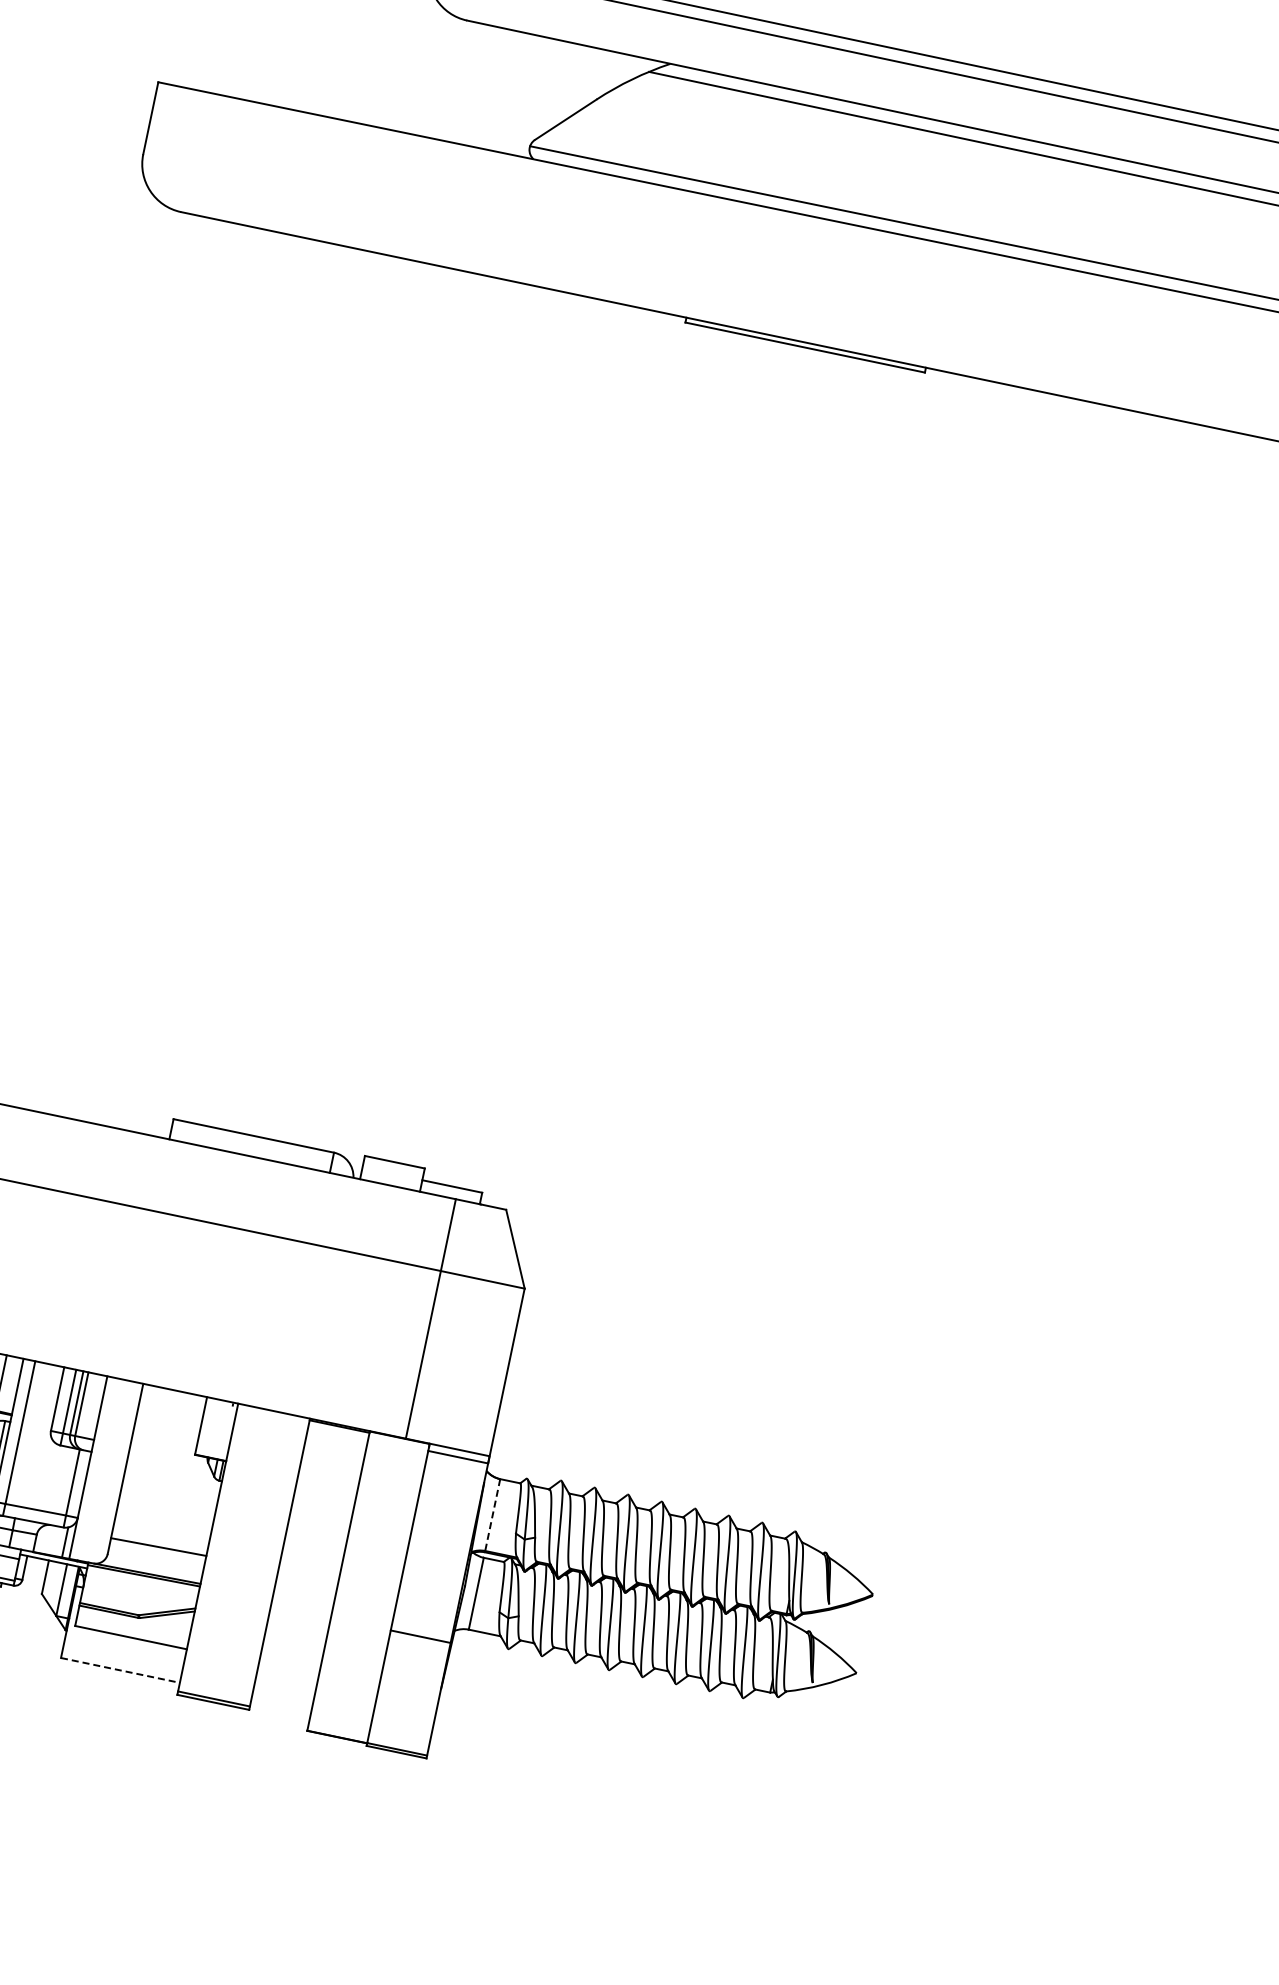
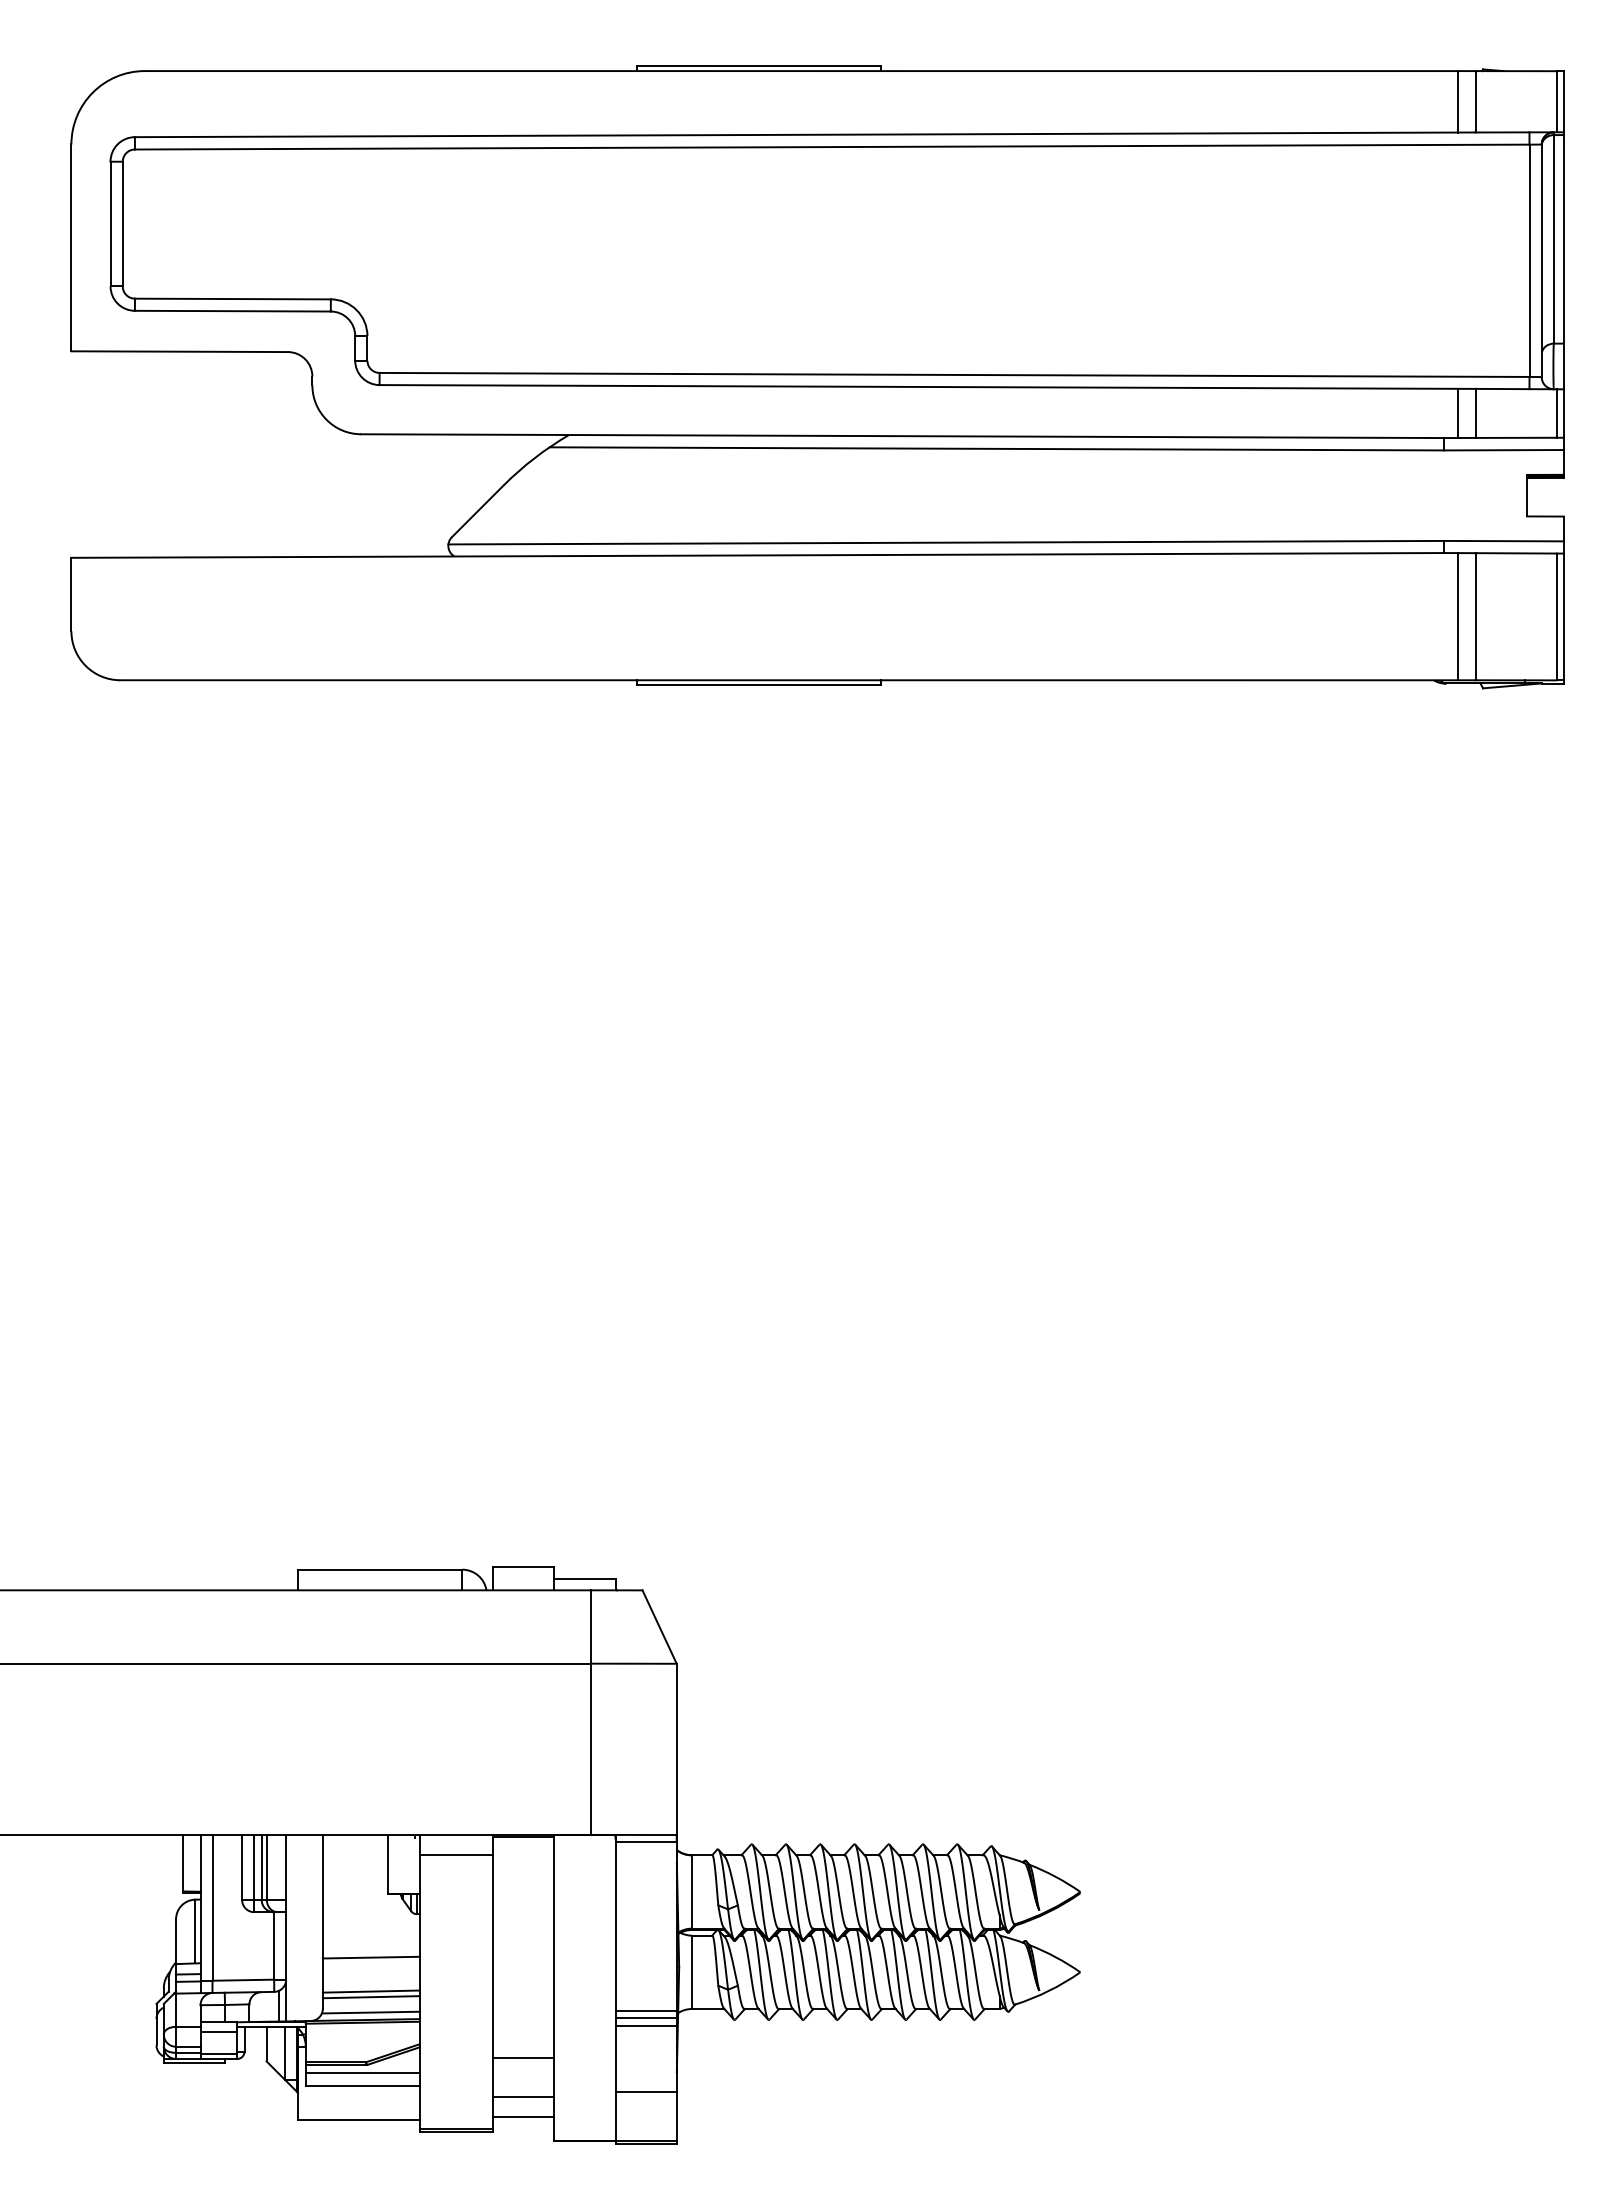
line: (269, 1431) -> (456, 1855), added
line: (164, 1513) -> (370, 1957), added
line: (492, 1516) -> (691, 1893), dashed -> solid
line: (156, 1552) -> (370, 1997), added
line: (153, 1567) -> (370, 2012), added
line: (423, 1622) -> (645, 2011), added
line: (133, 1624) -> (362, 2072), added
line: (421, 1629) -> (645, 2018), added
line: (293, 1643) -> (523, 2058), added
line: (120, 1670) -> (359, 2120), dashed -> solid
line: (286, 1681) -> (523, 2097), added
line: (282, 1700) -> (523, 2116), added
line: (406, 1700) -> (645, 2091), added

